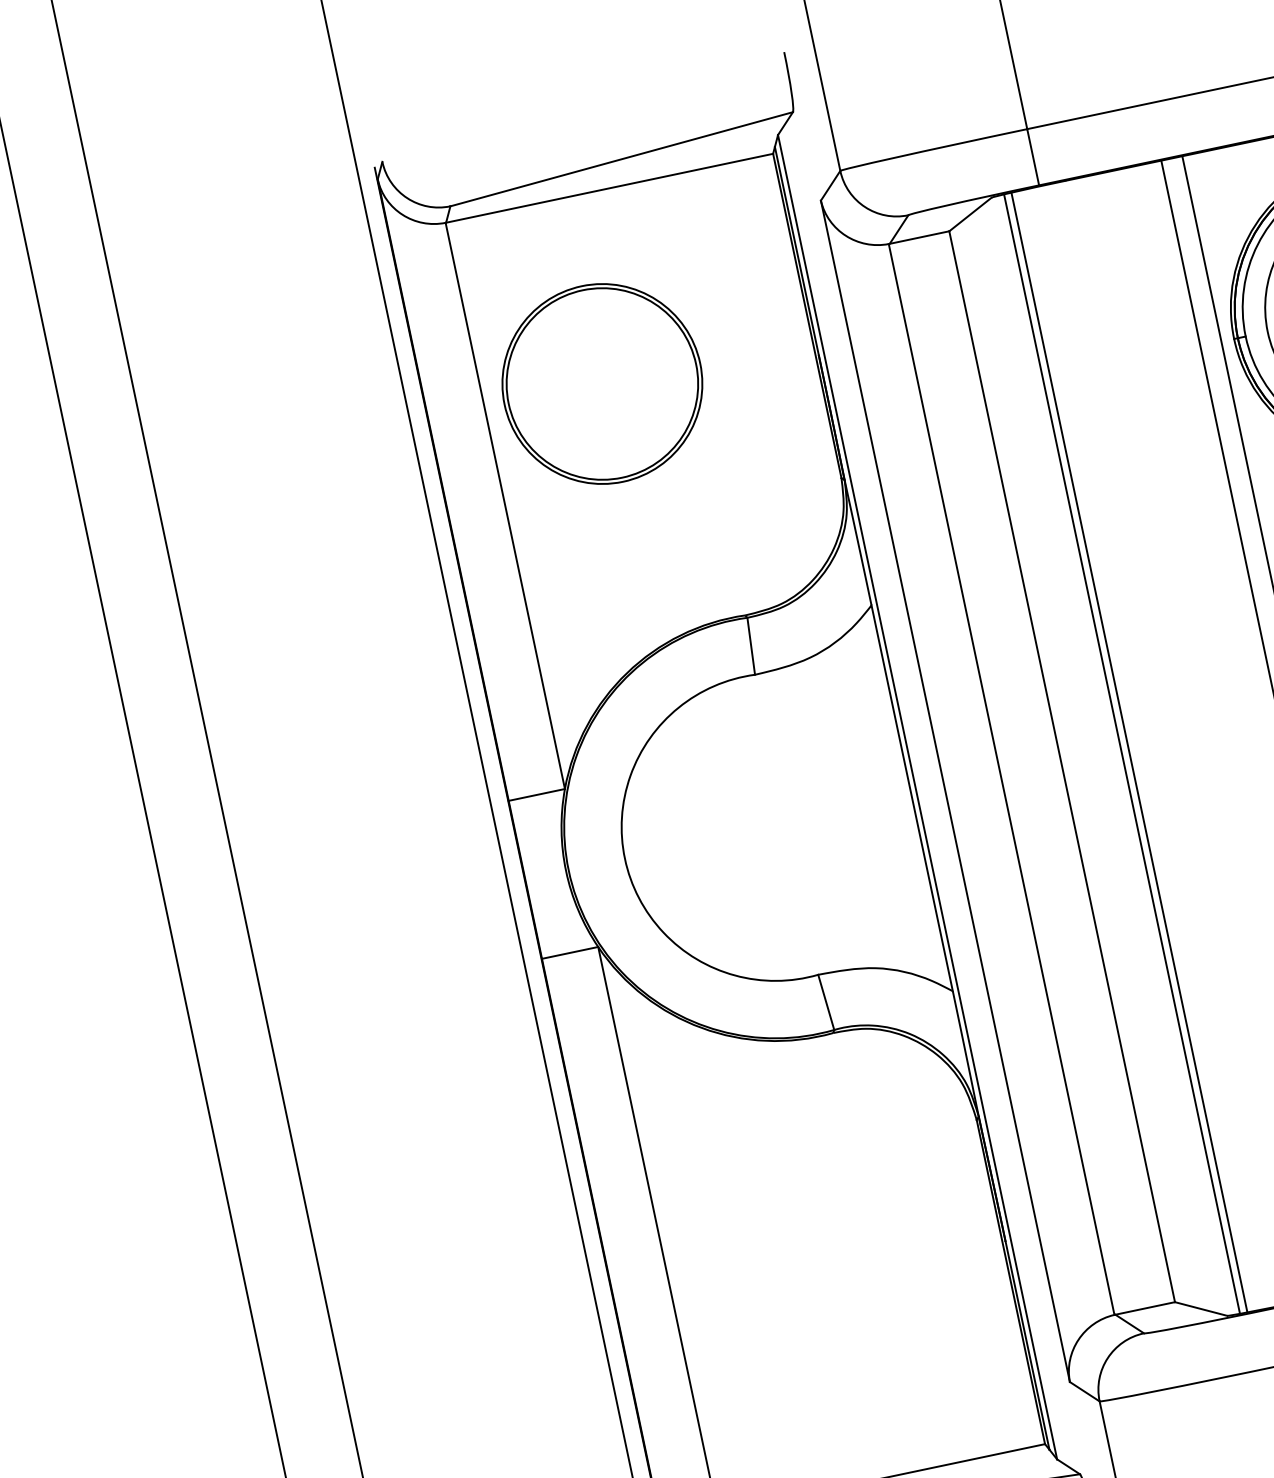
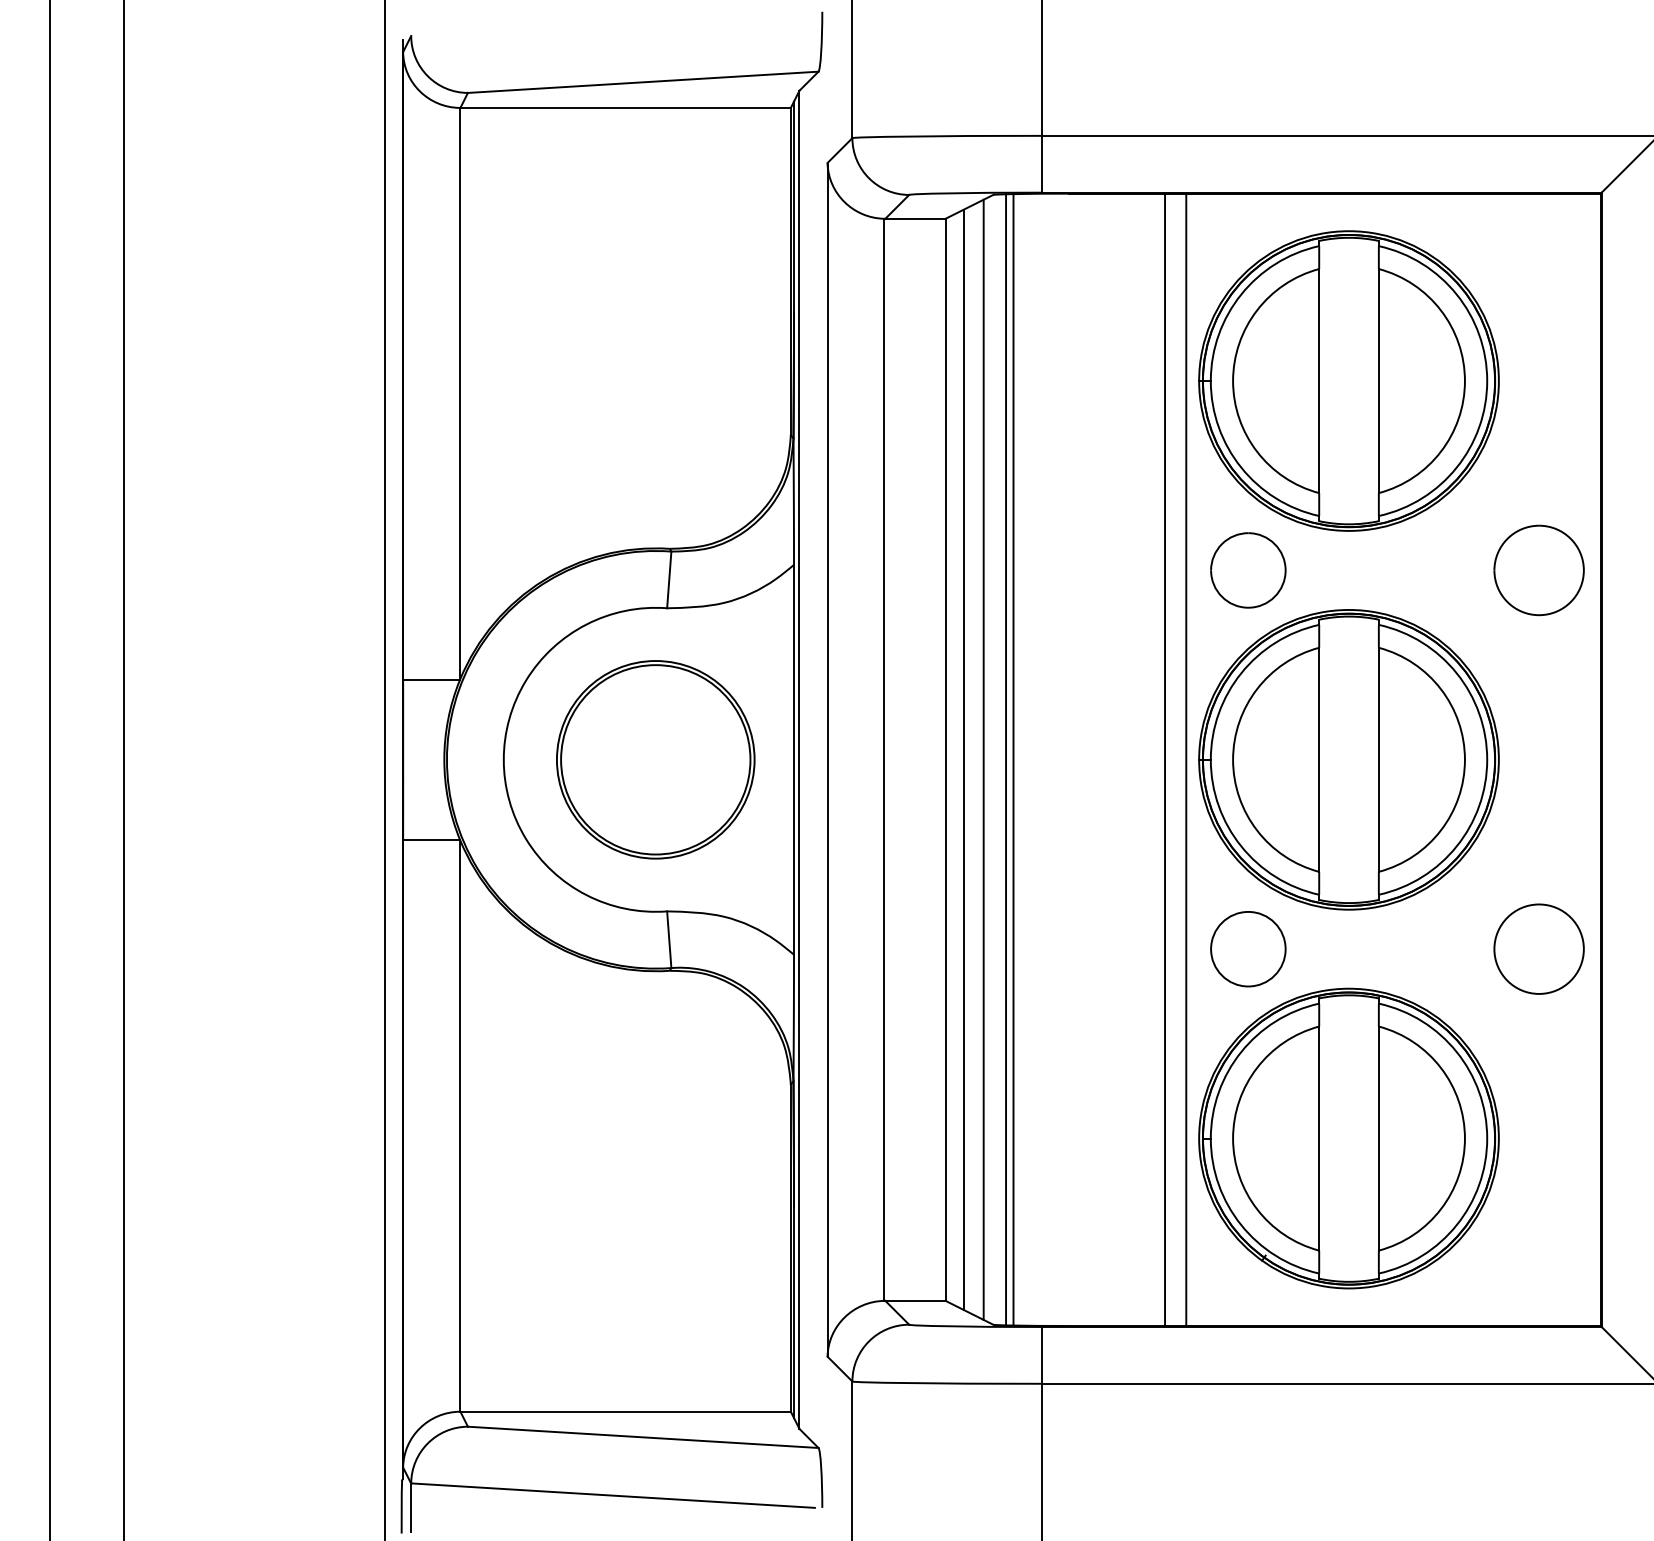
part: (602, 383) -> (655, 759), moved
line: (1099, 758) -> (983, 759), added
line: (1079, 762) -> (963, 759), added

